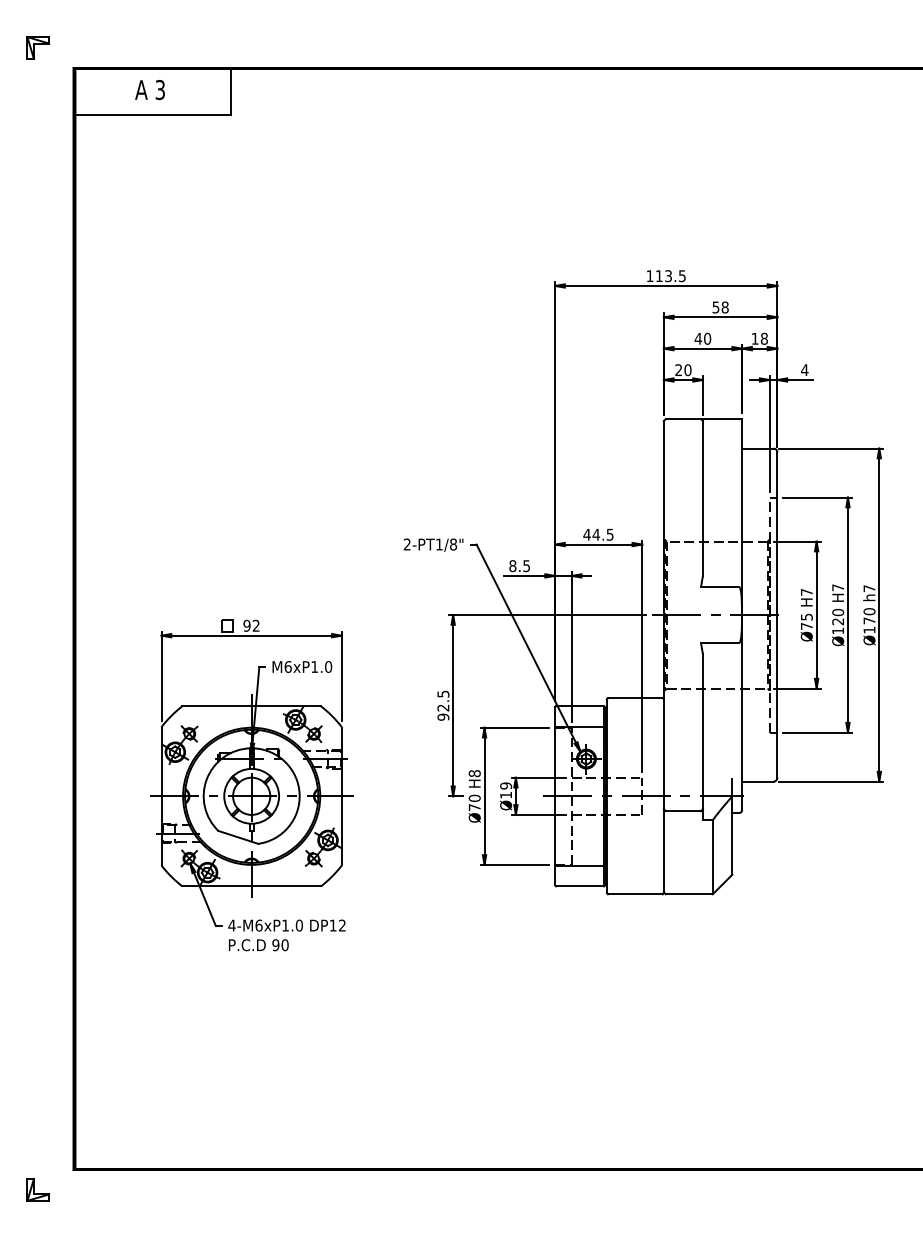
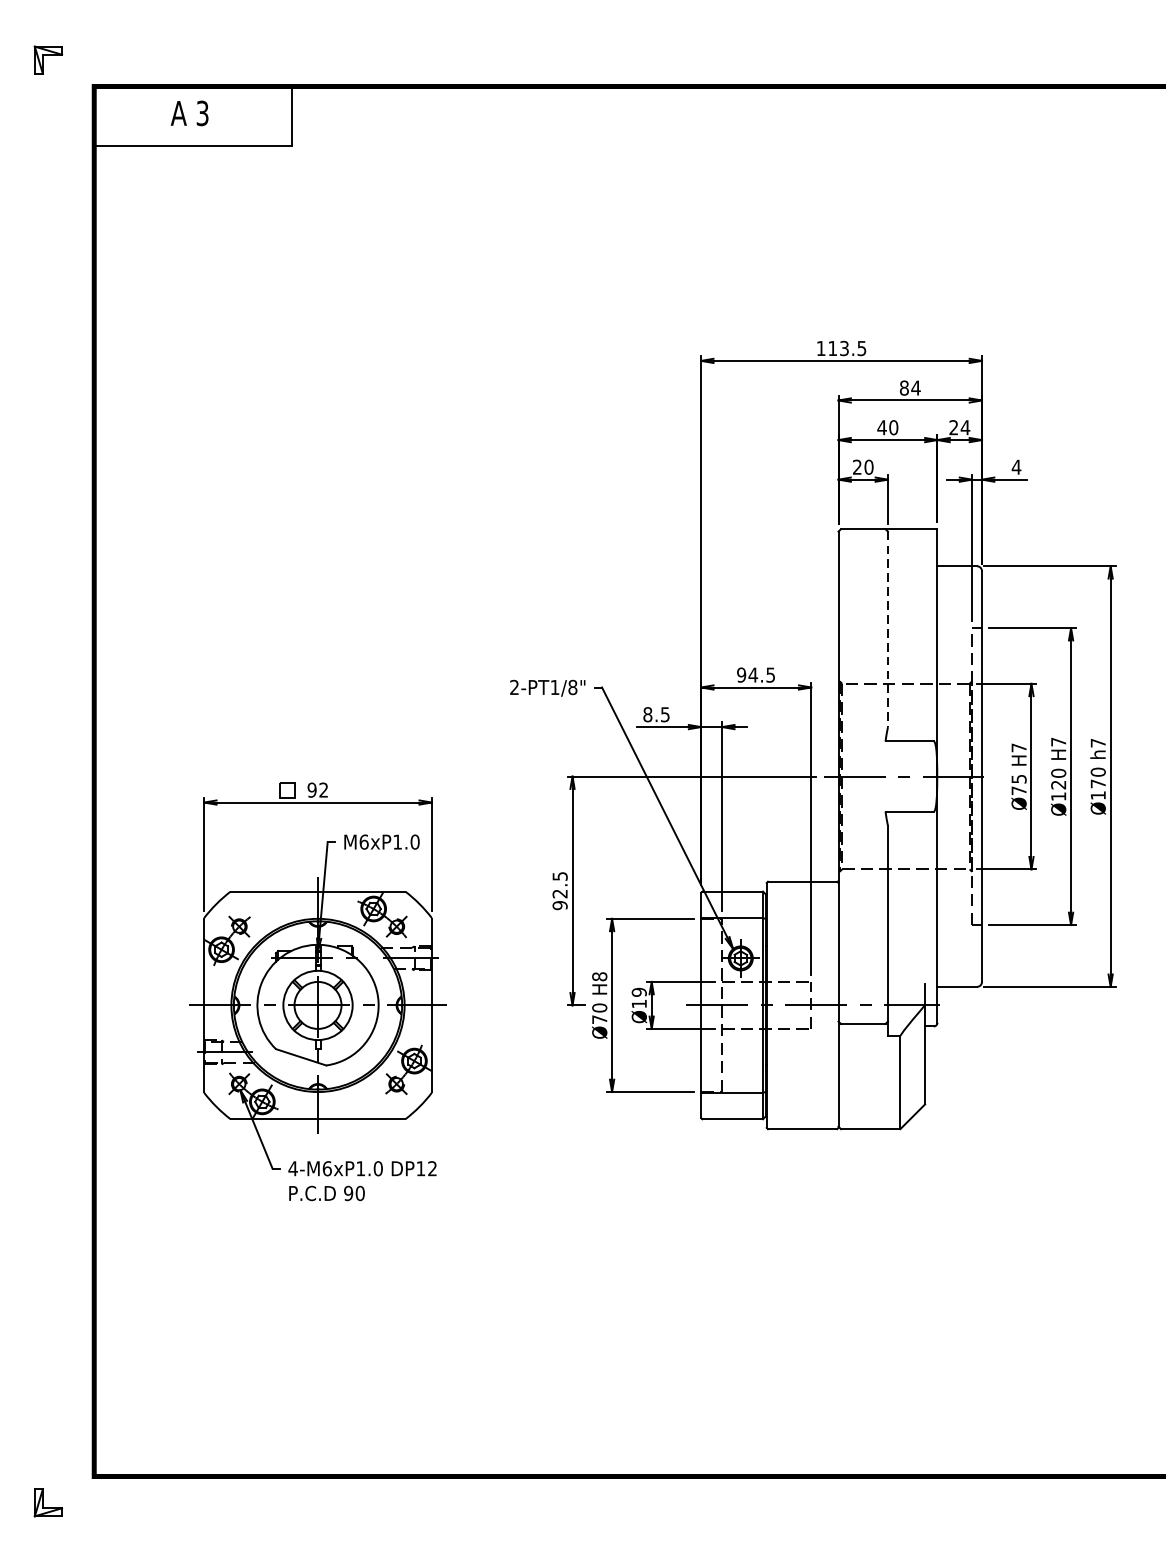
text: (720, 307) -> (910, 388), 58 -> 84
text: (759, 338) -> (959, 427), 18 -> 24
line: (703, 499) -> (888, 630), solid -> dashed
text: (586, 534) -> (740, 674), 44.5 -> 94.5

